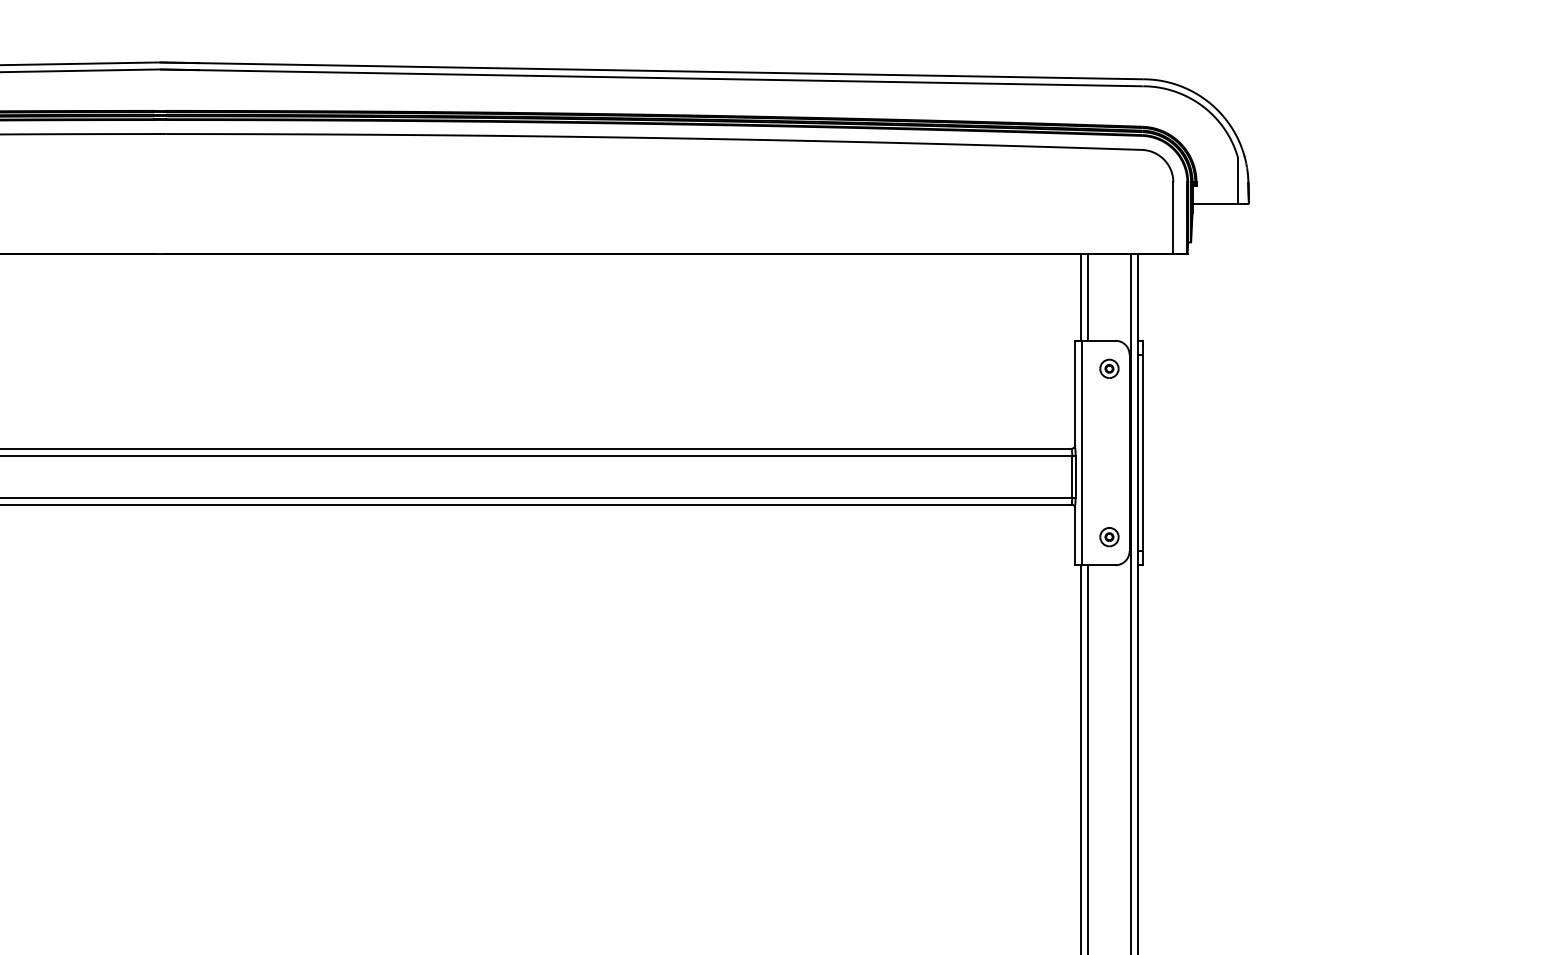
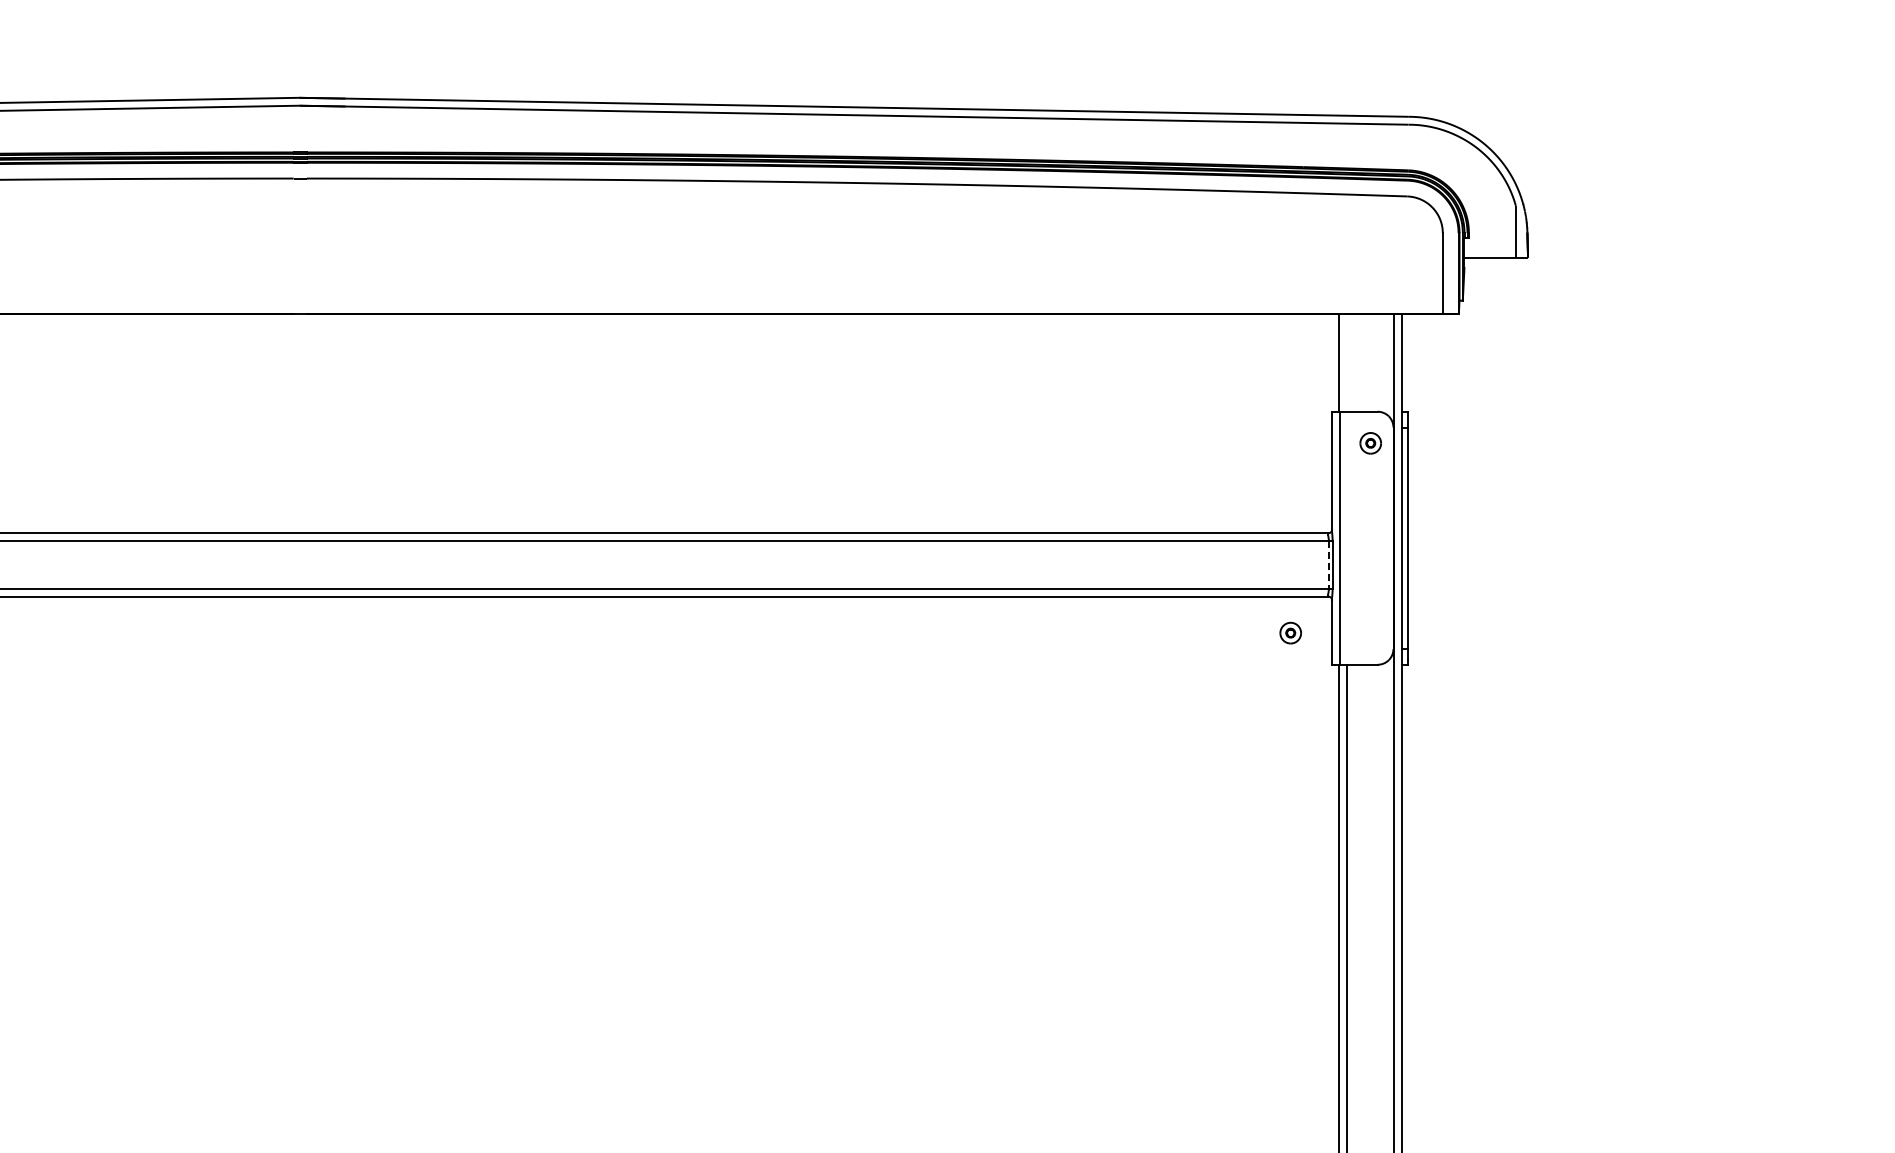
line: (1088, 297) -> (1347, 362), removed
line: (1072, 476) -> (1328, 564), solid -> dashed
part: (1109, 536) -> (1290, 632), moved

